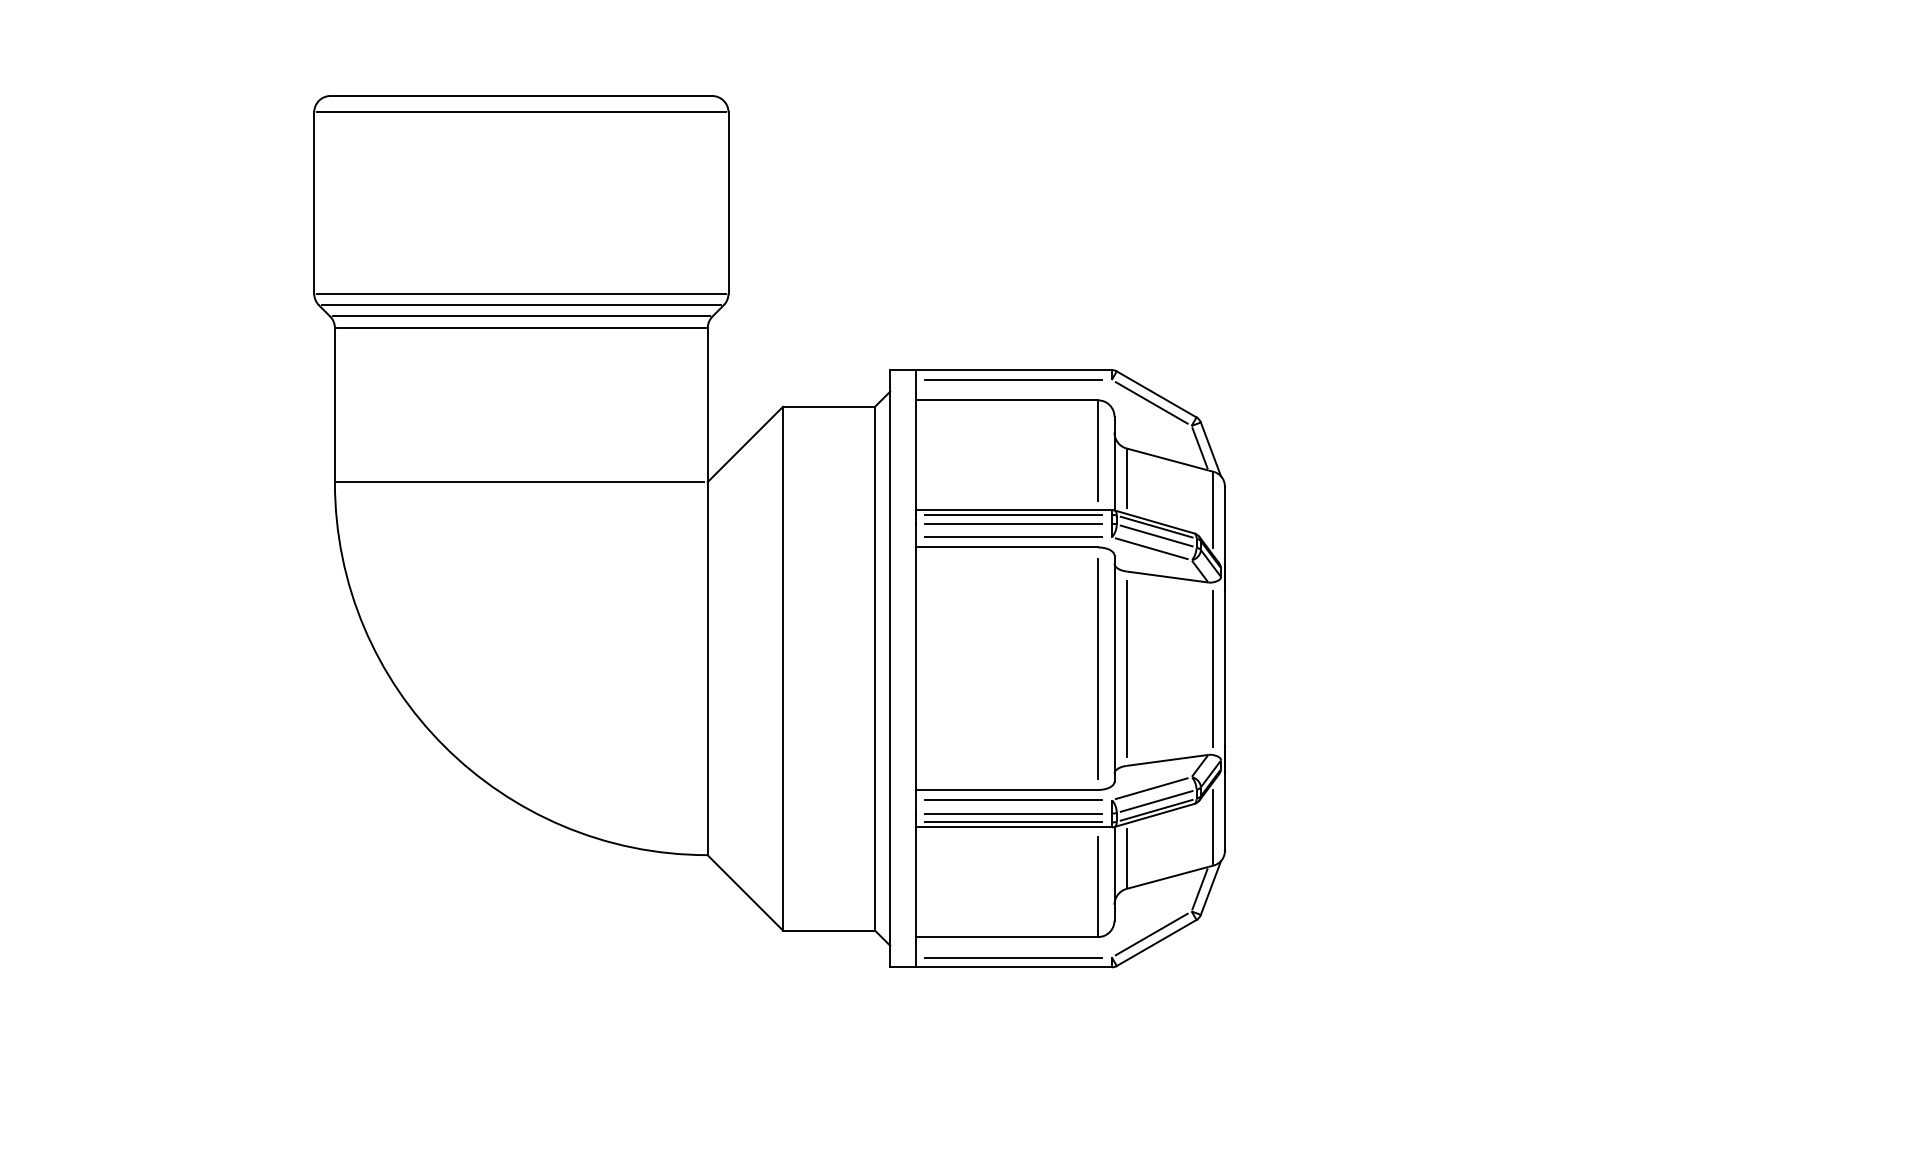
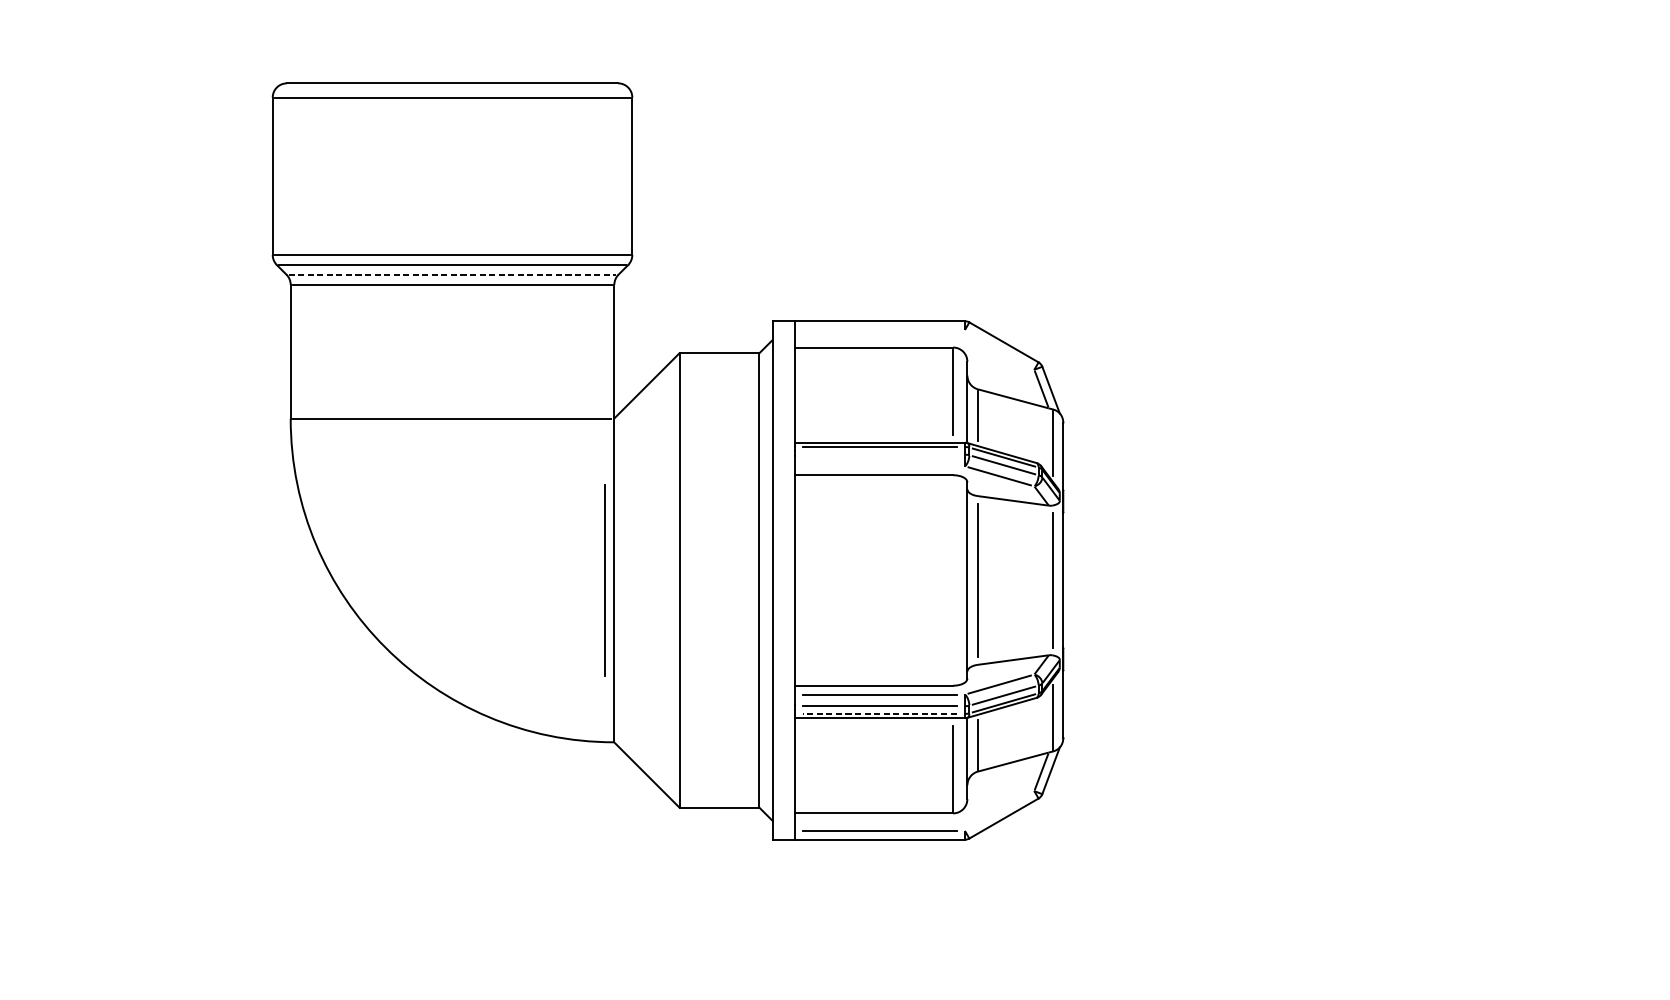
line: (521, 316) -> (452, 274), solid -> dashed
line: (1013, 379) -> (879, 329), removed
line: (1151, 402) -> (999, 349), removed
line: (1013, 523) -> (879, 454), removed
line: (1013, 537) -> (879, 466), removed
line: (1097, 668) -> (604, 580), moved
line: (1013, 822) -> (879, 713), solid -> dashed
line: (1151, 934) -> (999, 811), removed

